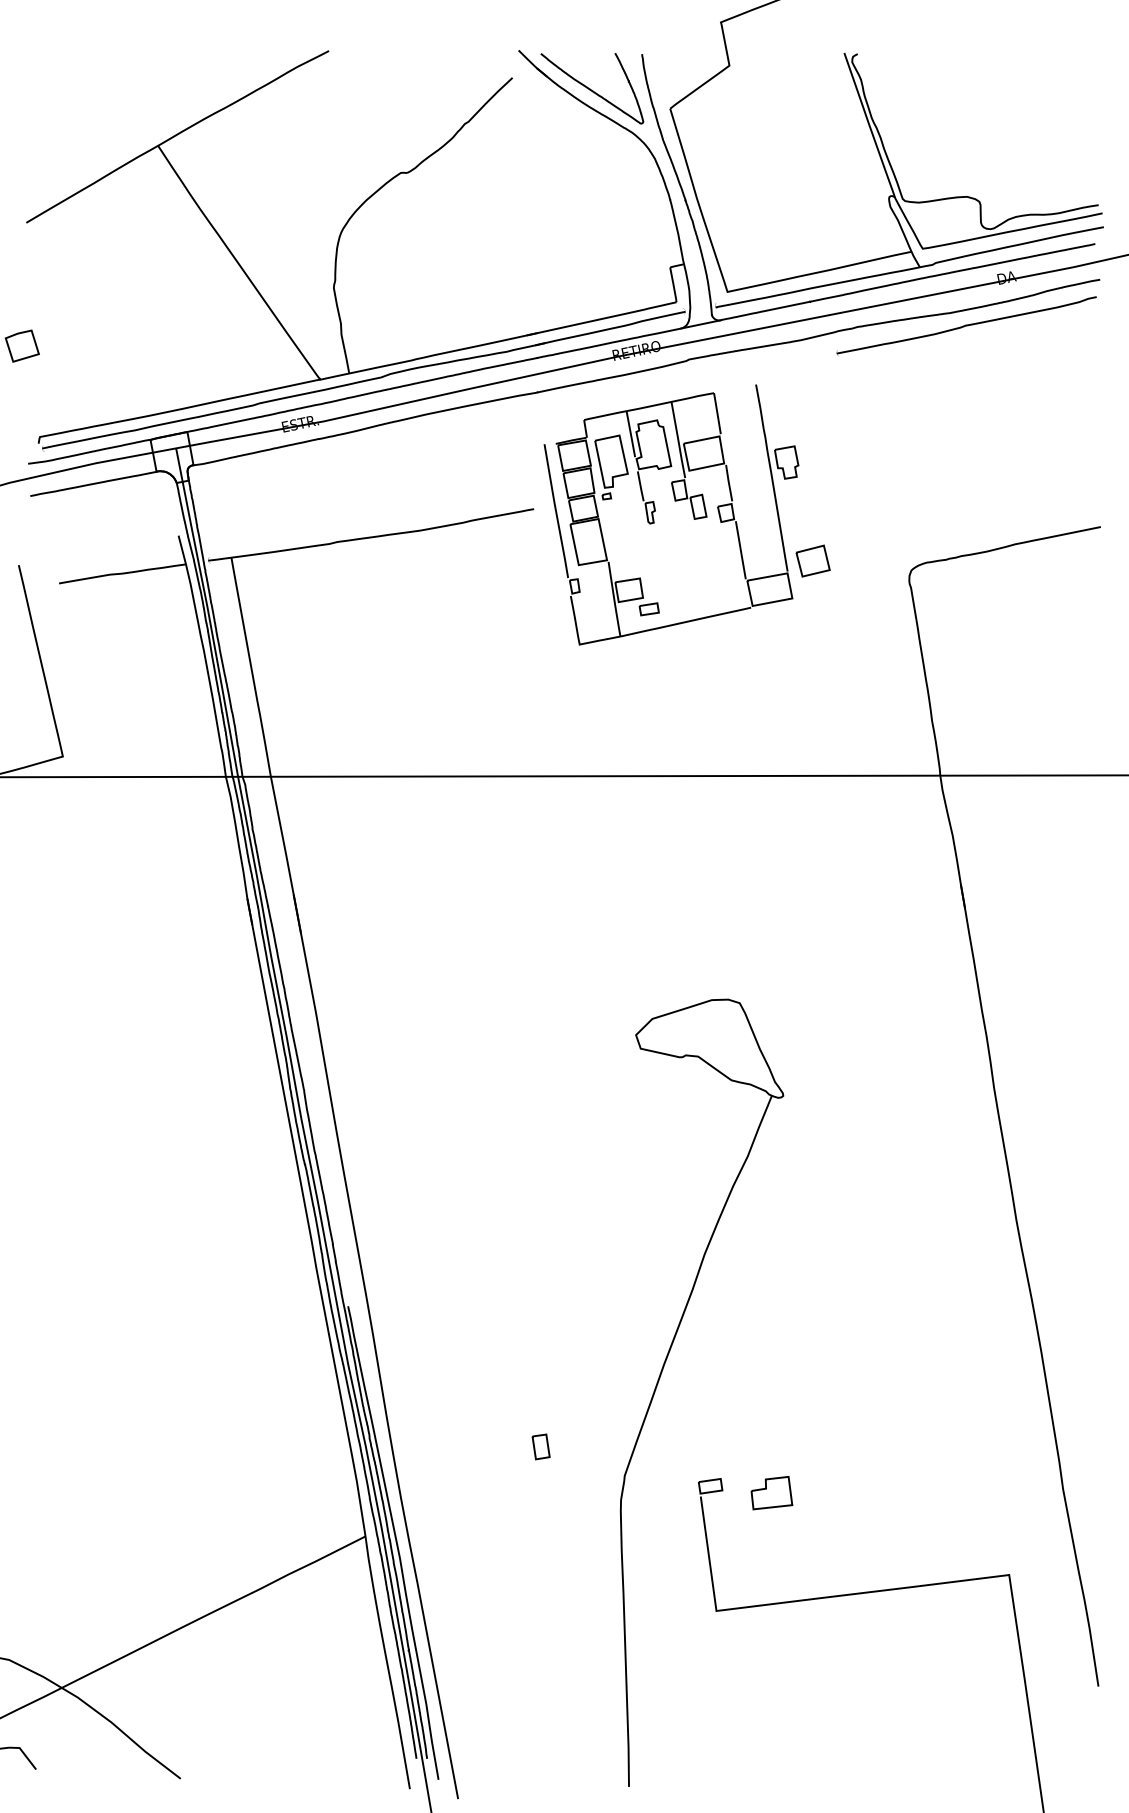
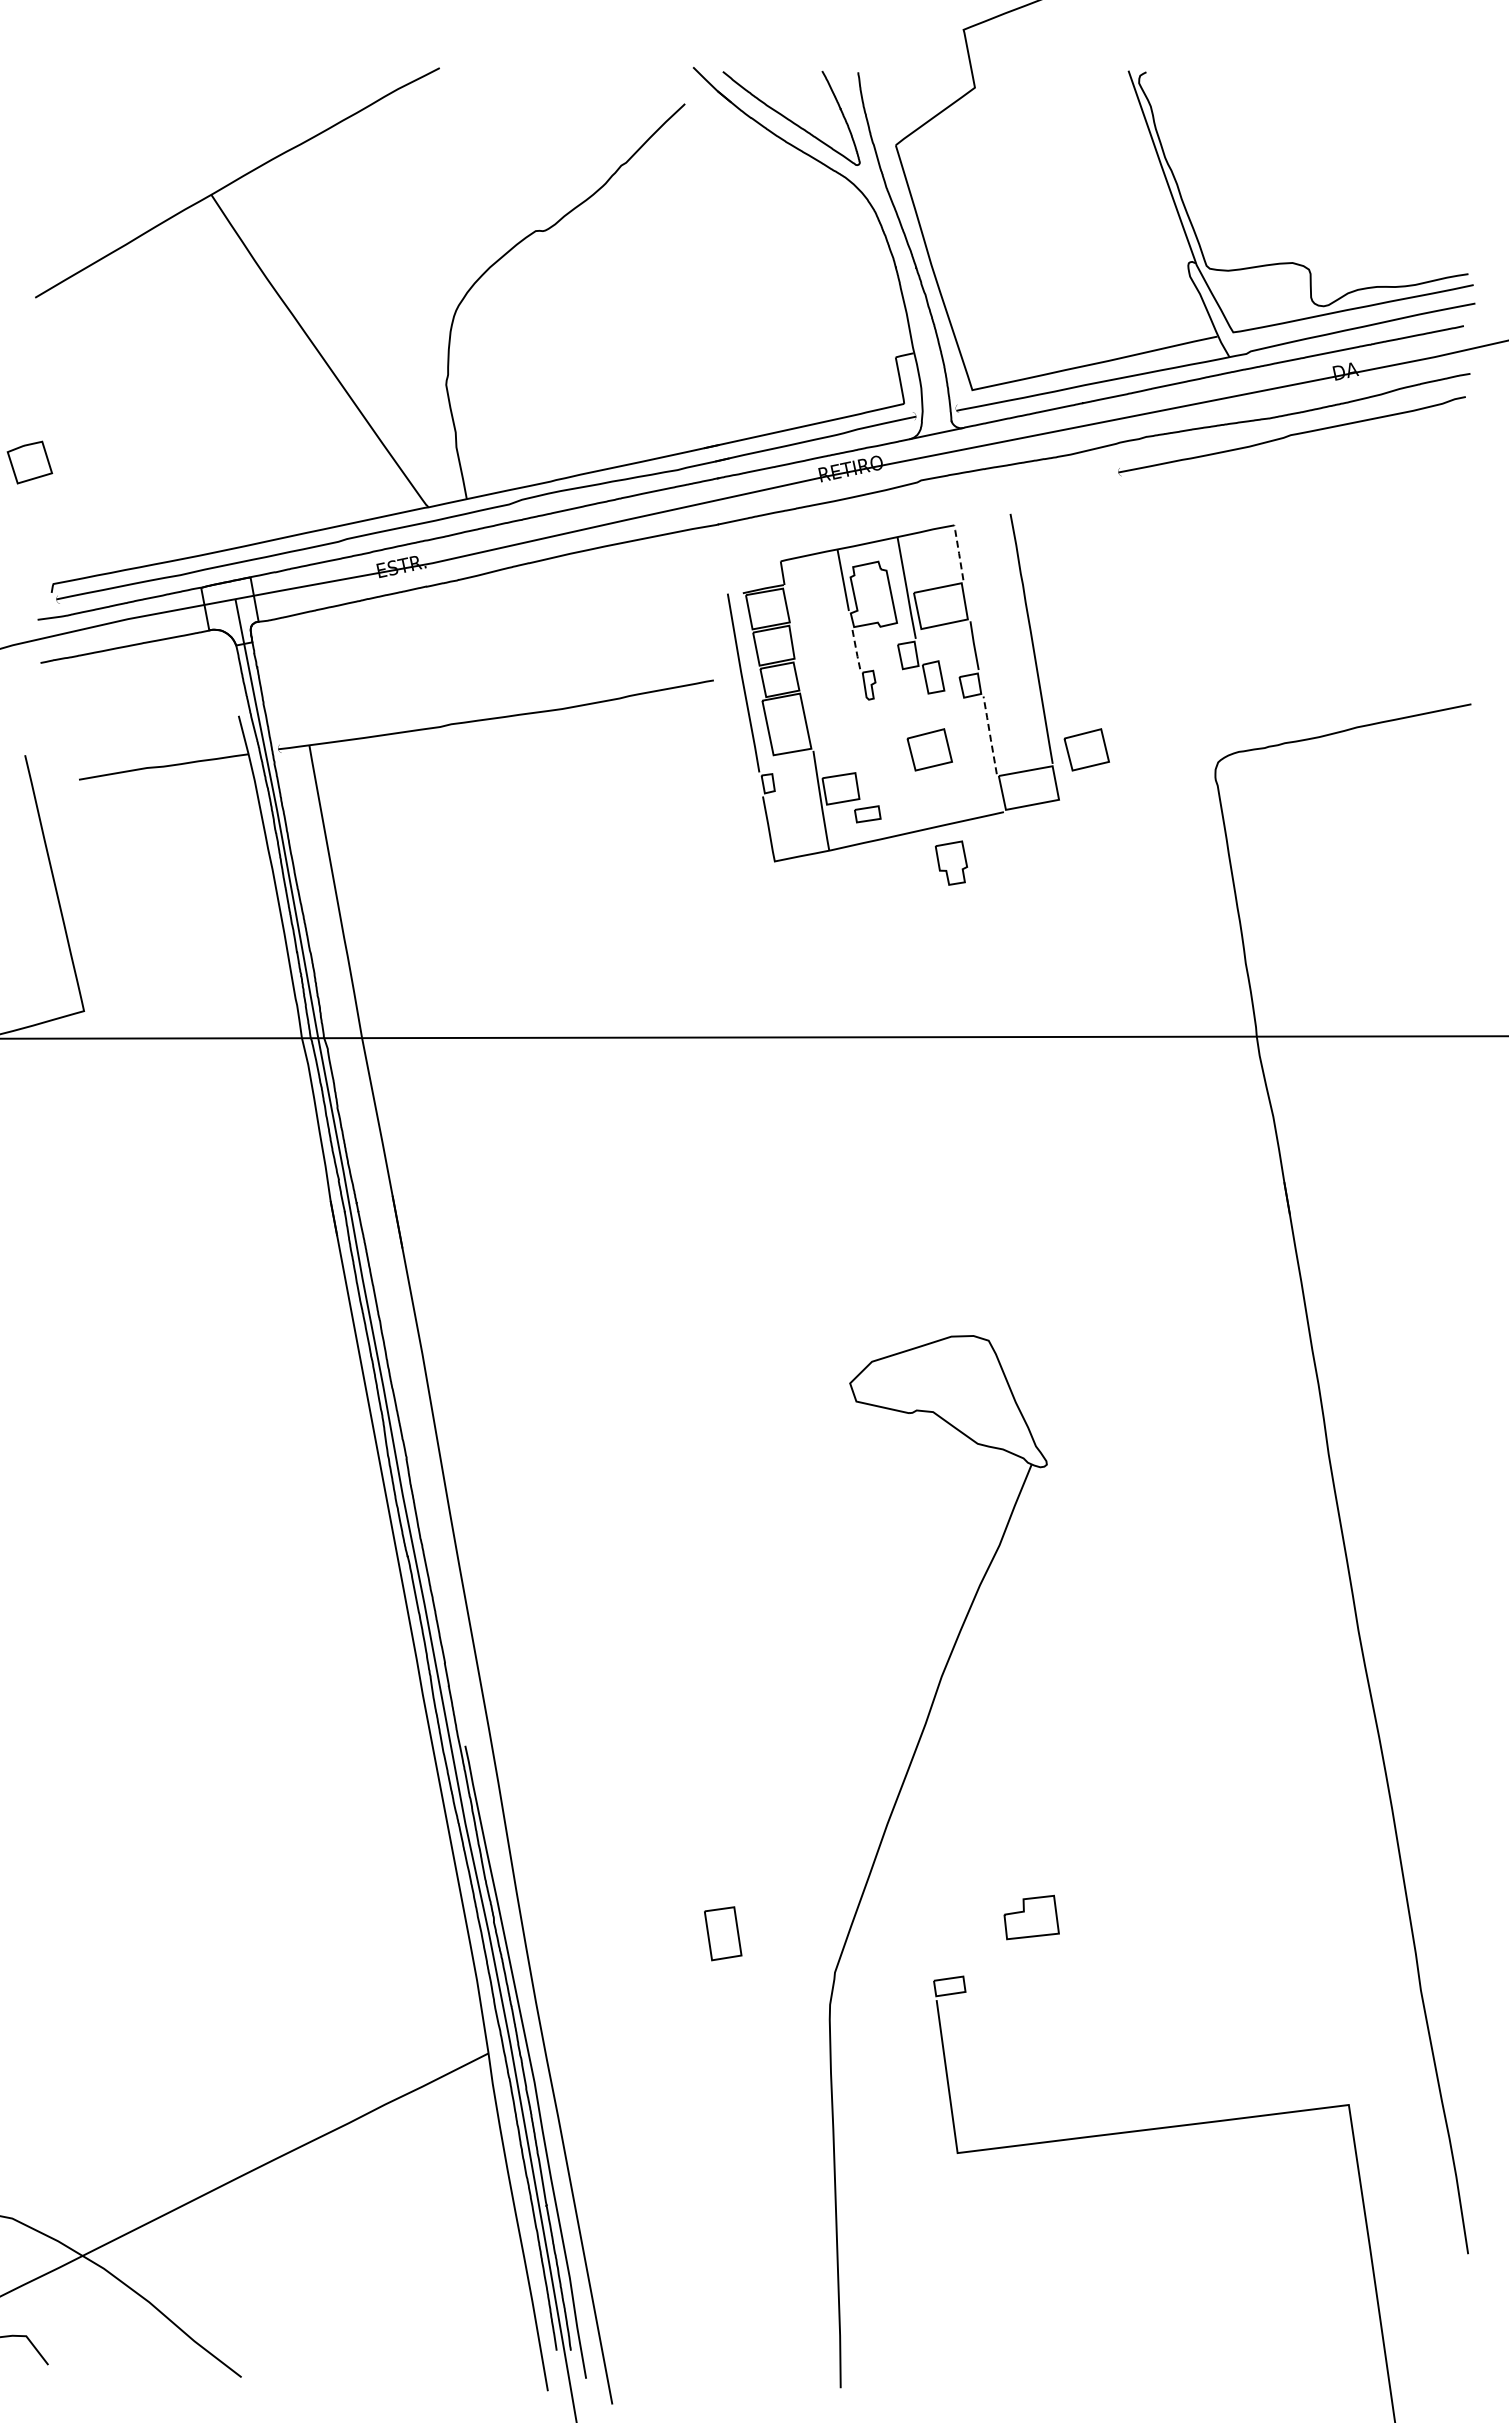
line: (717, 413) -> (958, 552), solid -> dashed
part: (786, 462) -> (951, 862), moved
part: (611, 467) -> (817, 624), removed
line: (640, 486) -> (856, 650), solid -> dashed
line: (741, 550) -> (990, 735), solid -> dashed
part: (695, 560) -> (929, 749), added
part: (541, 1446) -> (723, 1933), size x1.6
part: (771, 1493) -> (1031, 1917), moved

